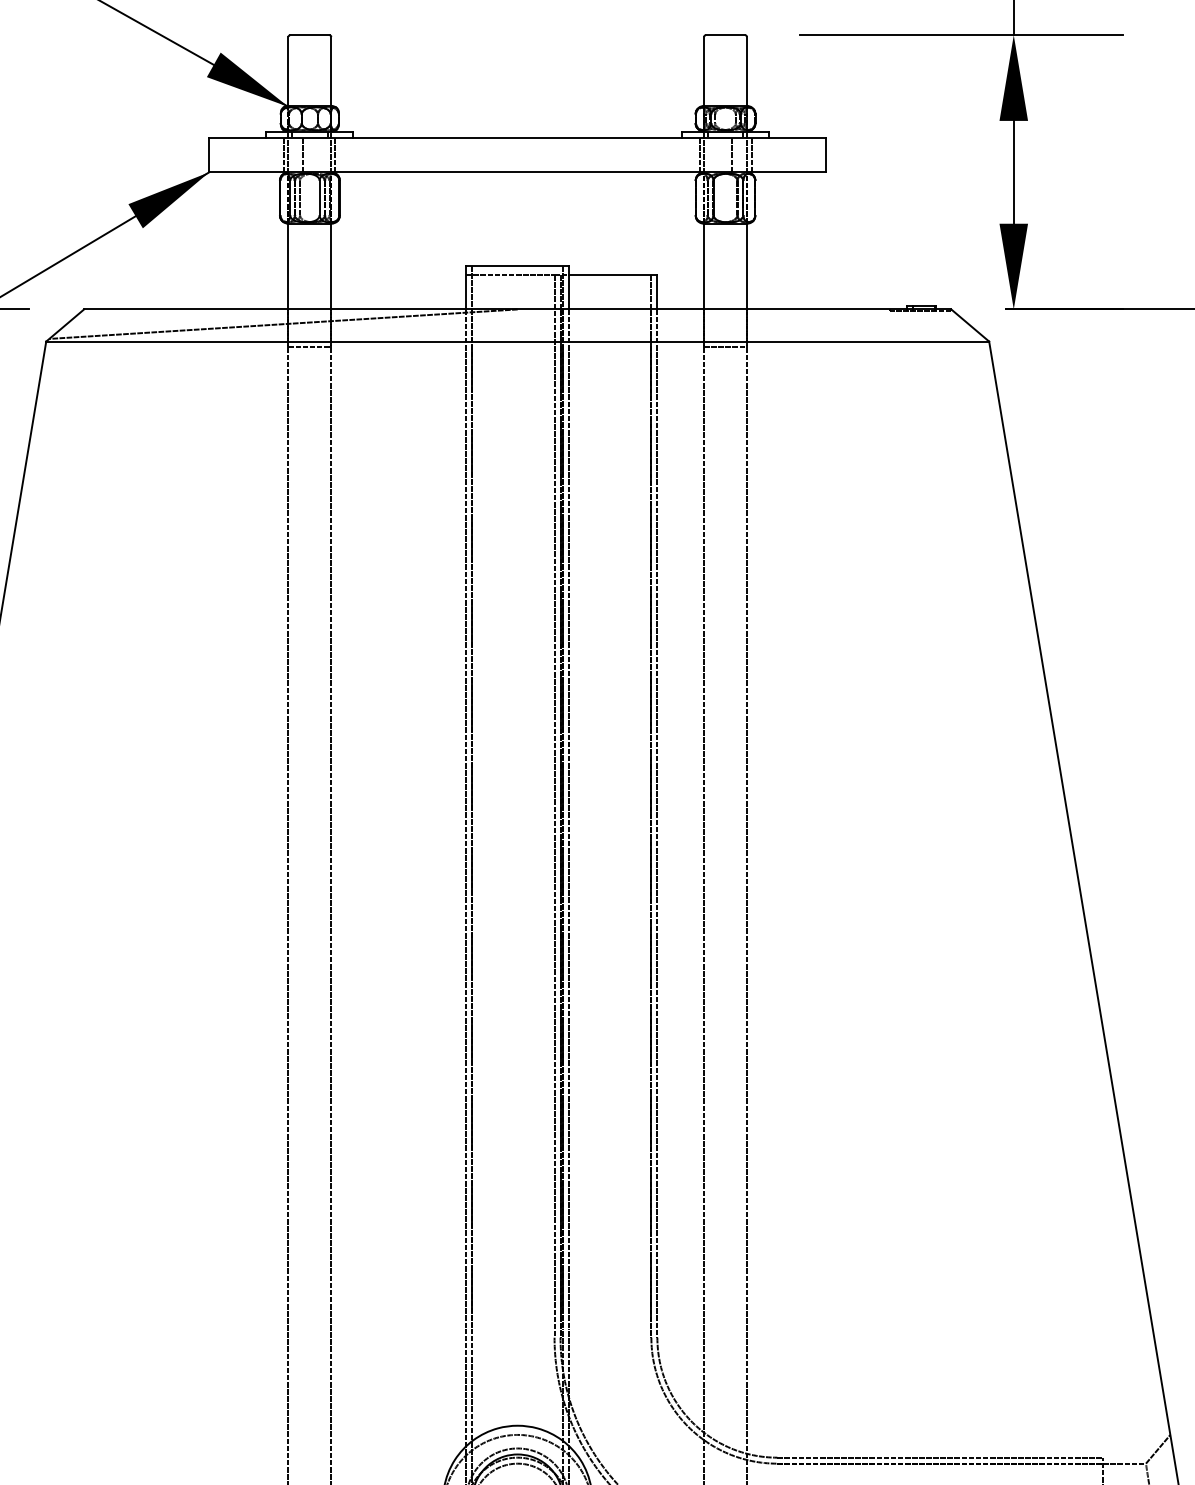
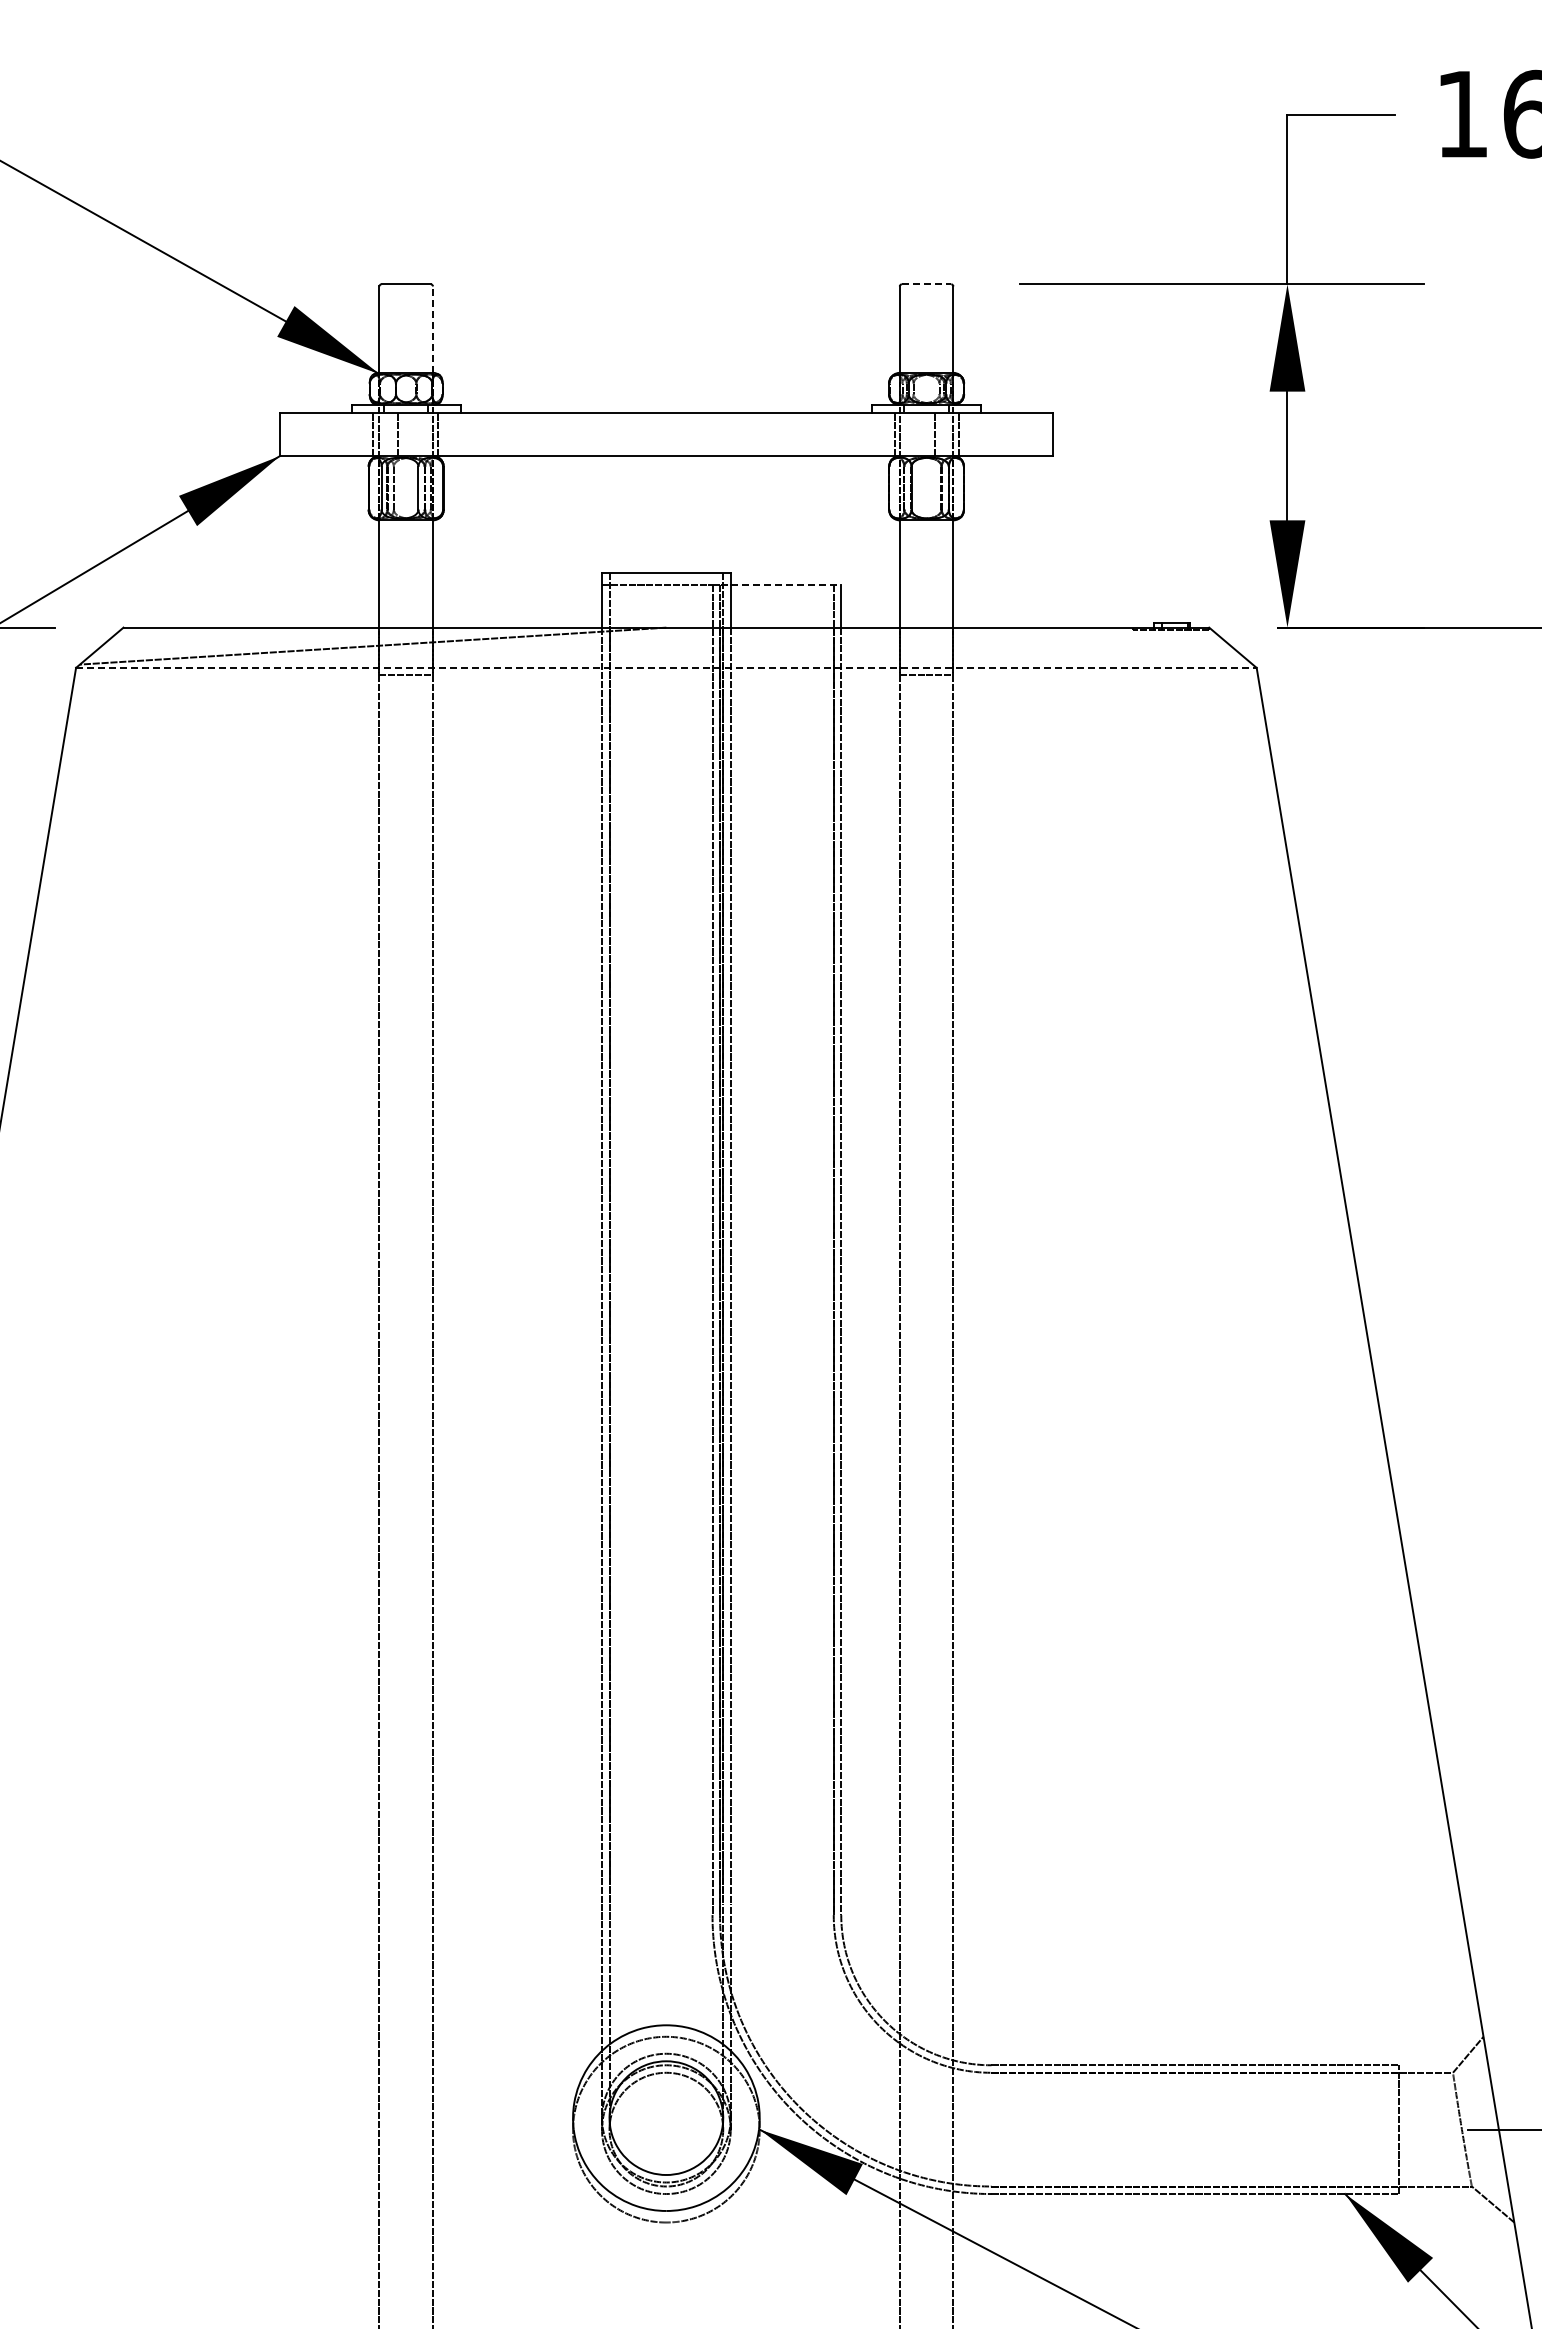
line: (725, 35) -> (926, 284), solid -> dashed
line: (331, 71) -> (433, 329), solid -> dashed
line: (613, 274) -> (786, 584), solid -> dashed
line: (517, 341) -> (666, 667), solid -> dashed

